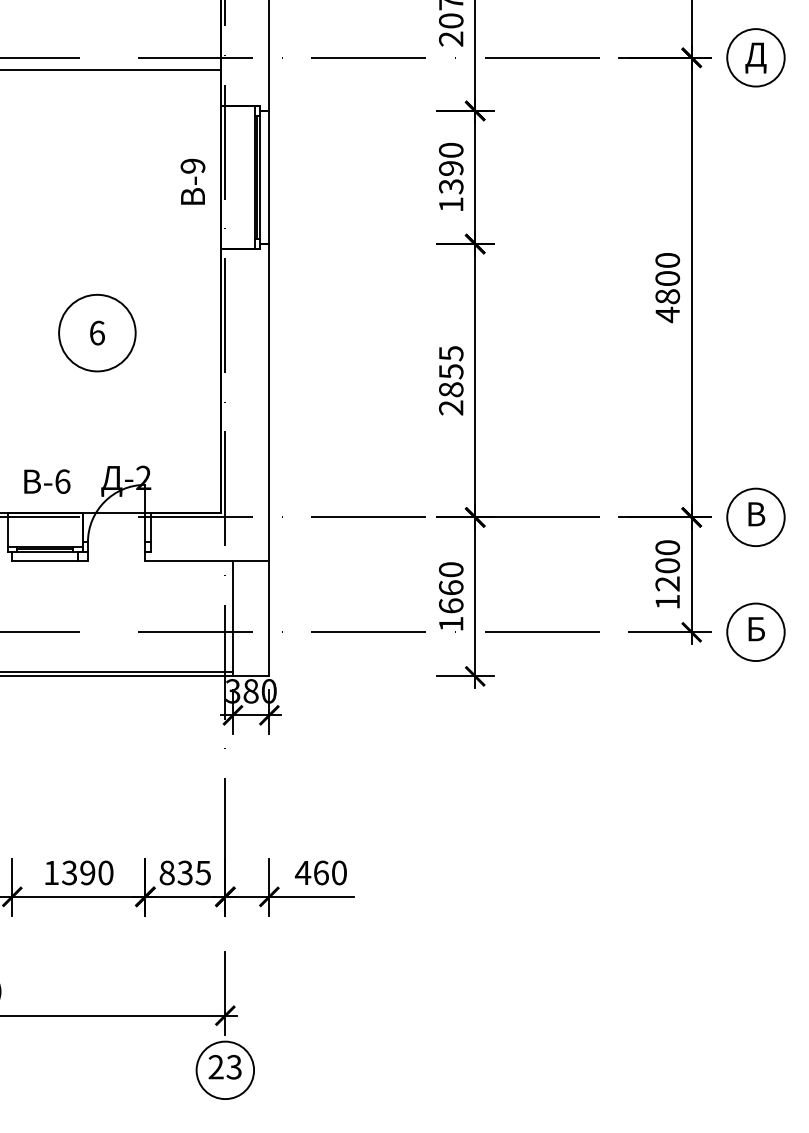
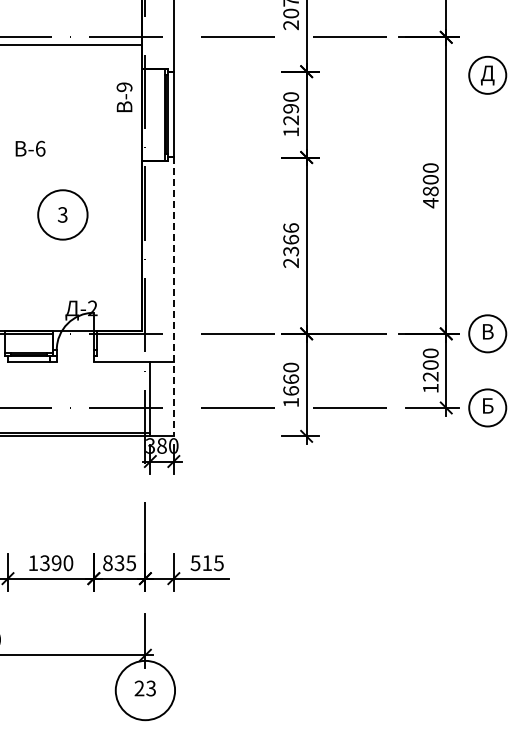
part: (755, 58) -> (487, 75), moved
text: (192, 180) -> (124, 96), moved
text: (451, 186) -> (291, 120), 1390 -> 1290
text: (96, 332) -> (62, 214), 6 -> 3
text: (450, 371) -> (290, 239), 2855 -> 2366
line: (268, 461) -> (173, 297), solid -> dashed
text: (47, 481) -> (30, 148), moved
text: (320, 873) -> (206, 563), 460 -> 515
circle: (223, 1070) -> (144, 690), size x1.6

